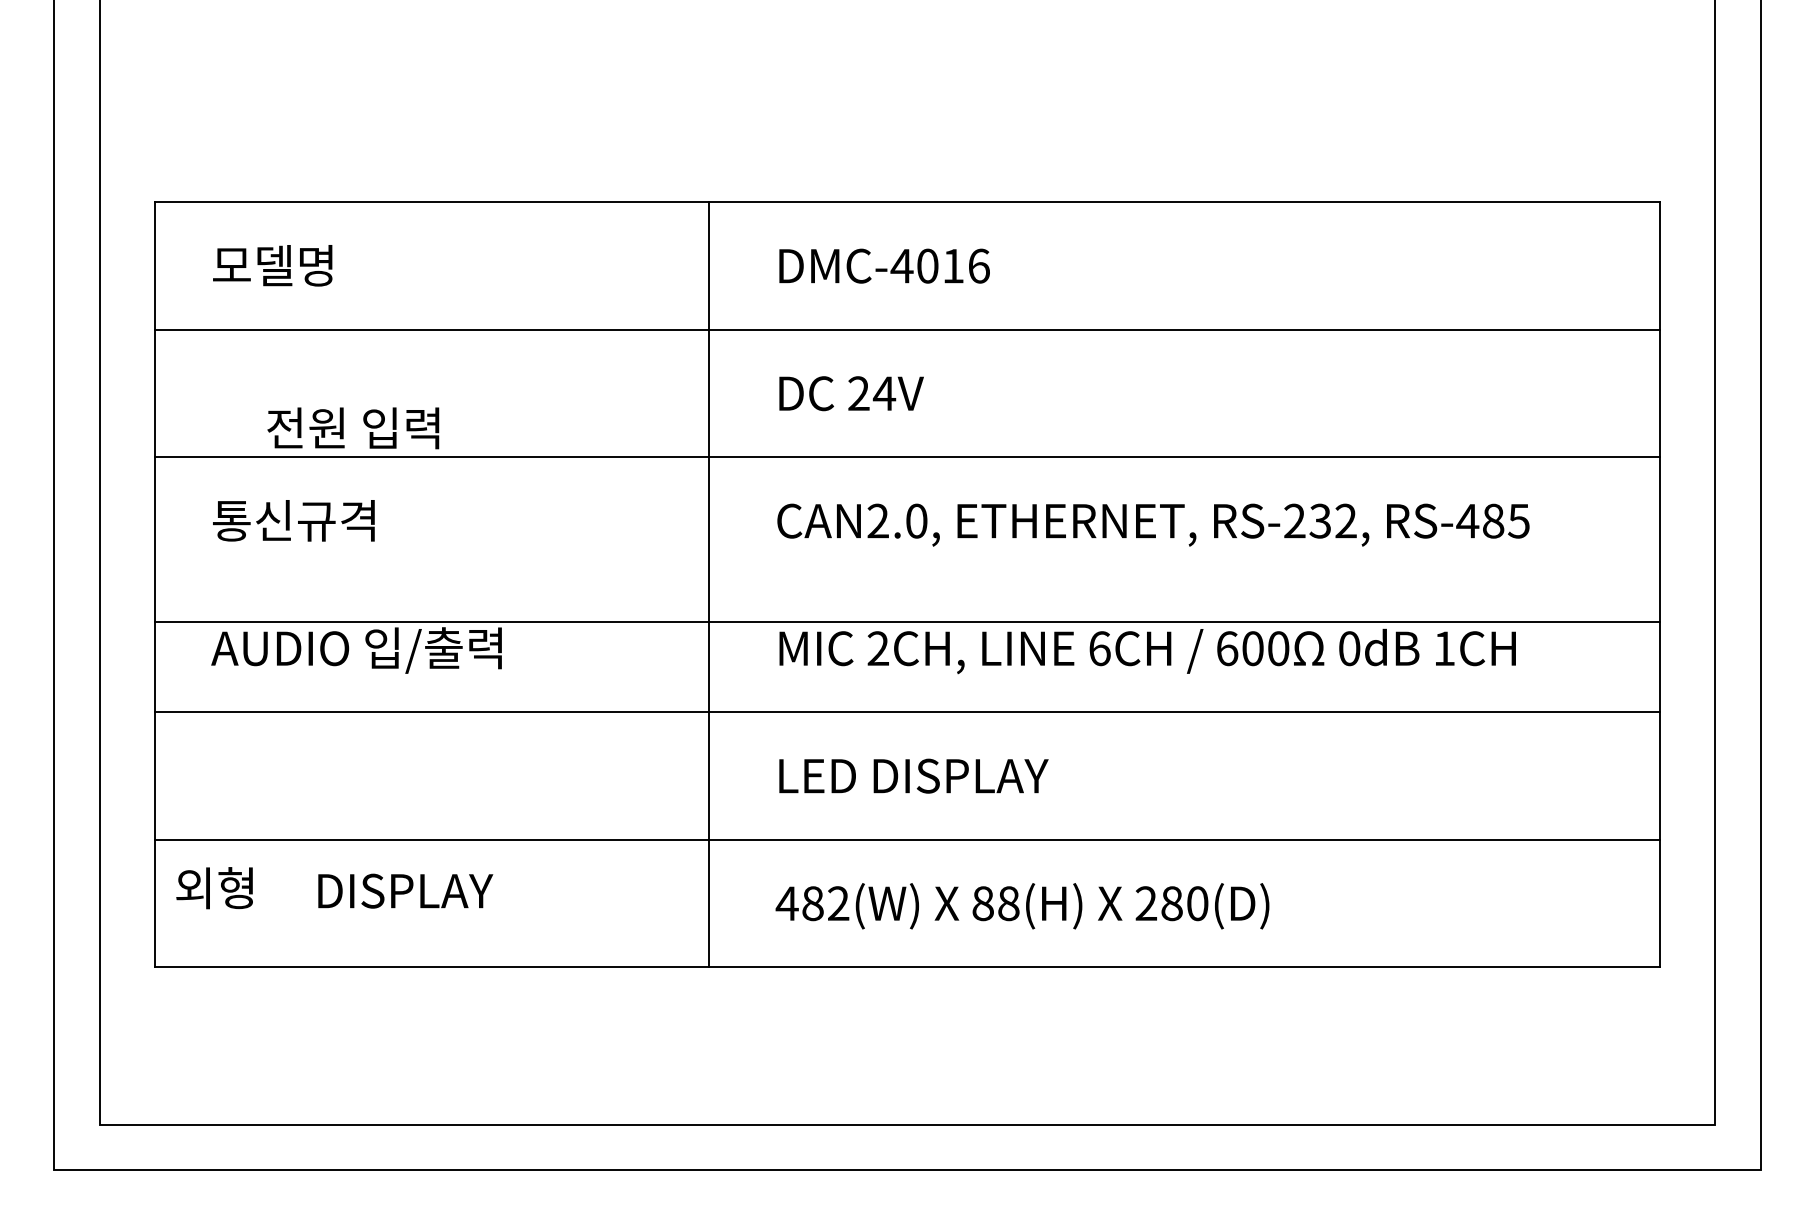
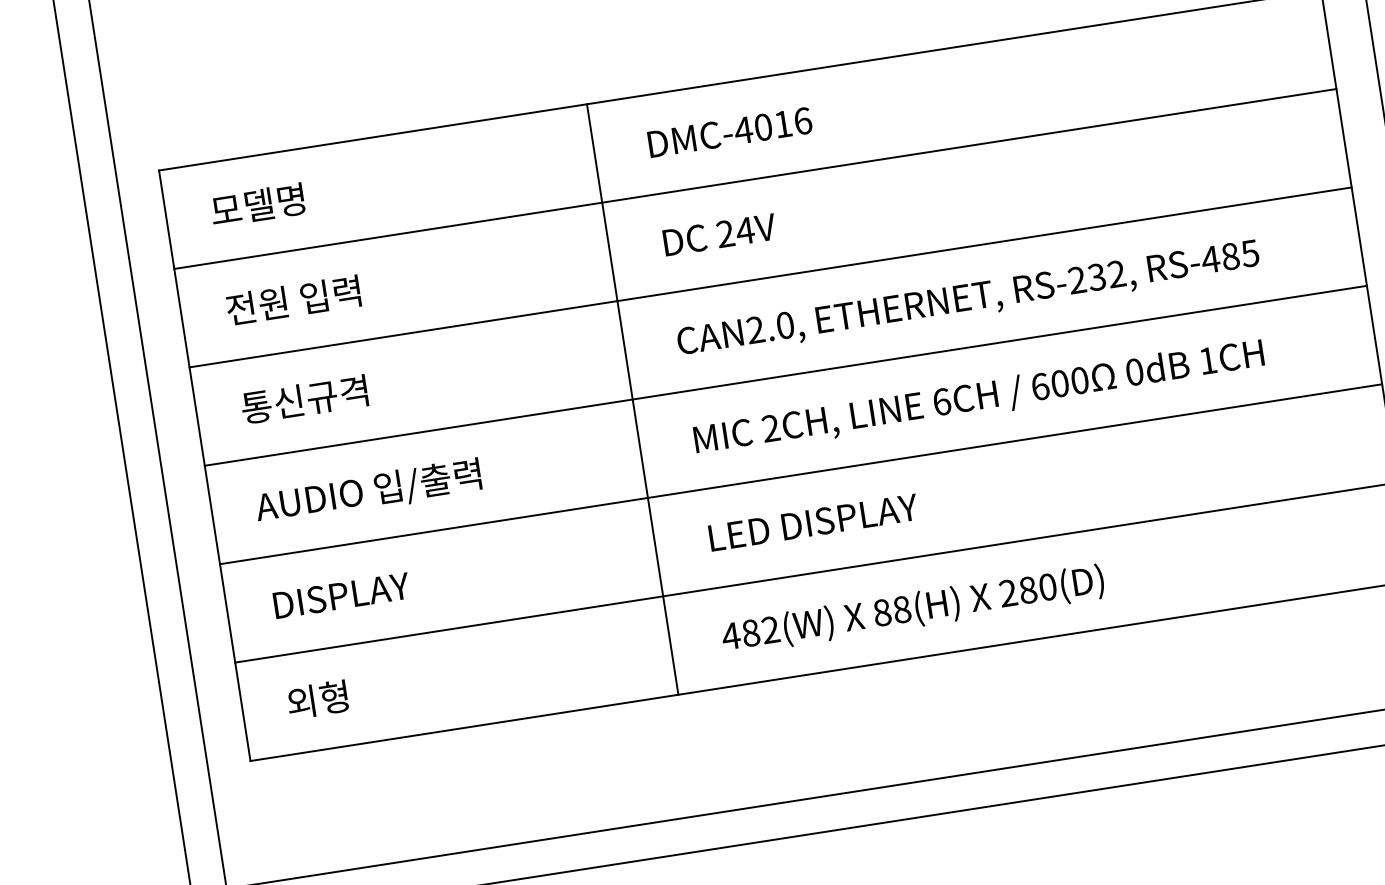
text: (353, 428) -> (293, 300), moved
line: (907, 621) -> (785, 375), moved
text: (214, 888) -> (317, 700), moved
text: (405, 890) -> (341, 595), moved

